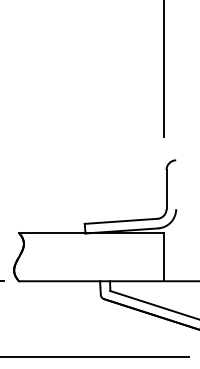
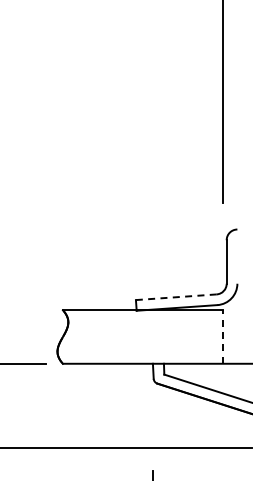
line: (120, 221) -> (175, 297), solid -> dashed
line: (163, 257) -> (223, 337), solid -> dashed

